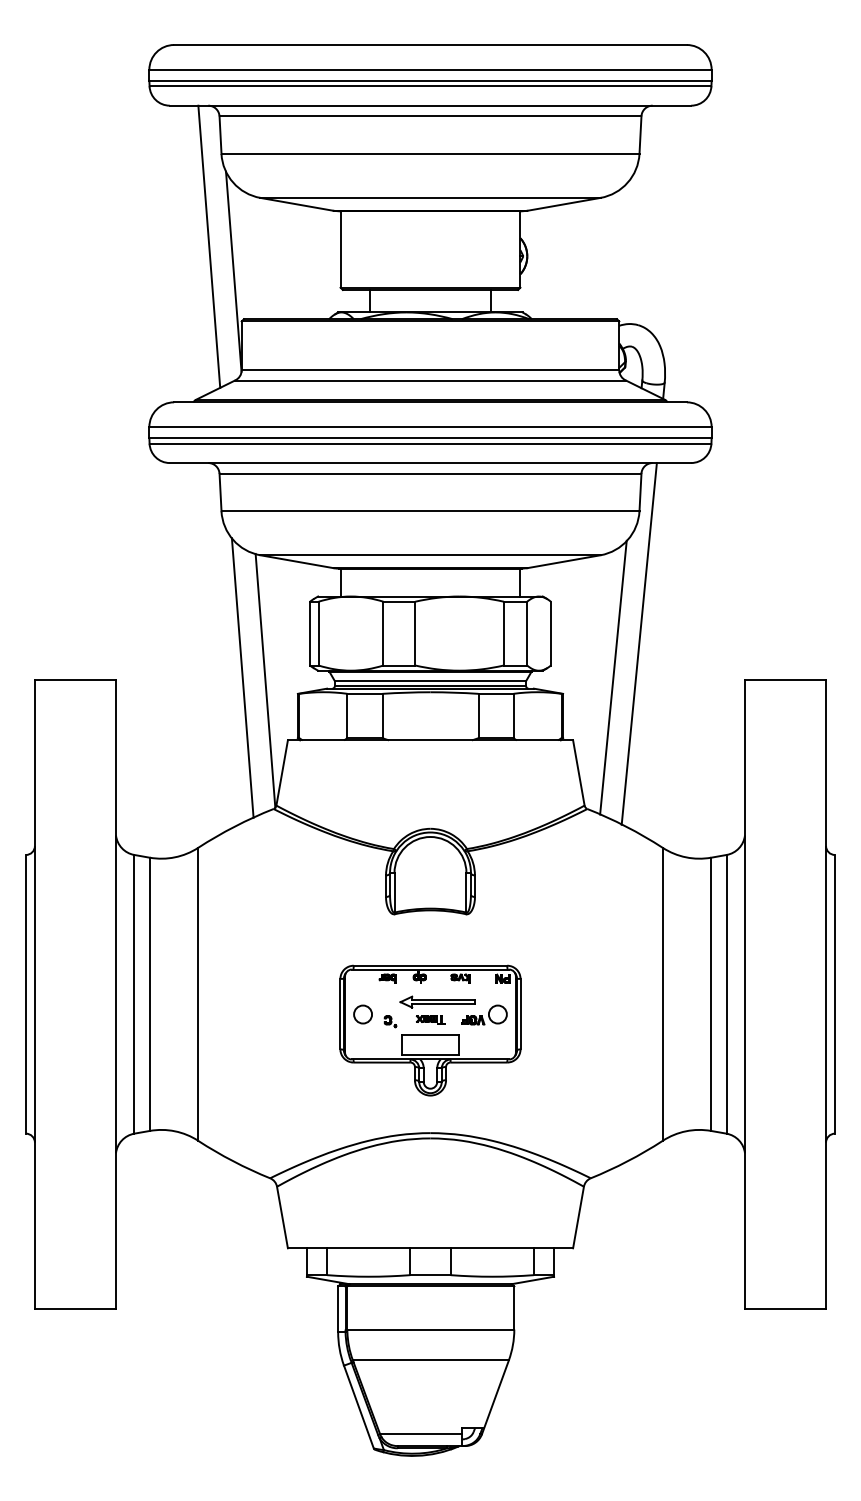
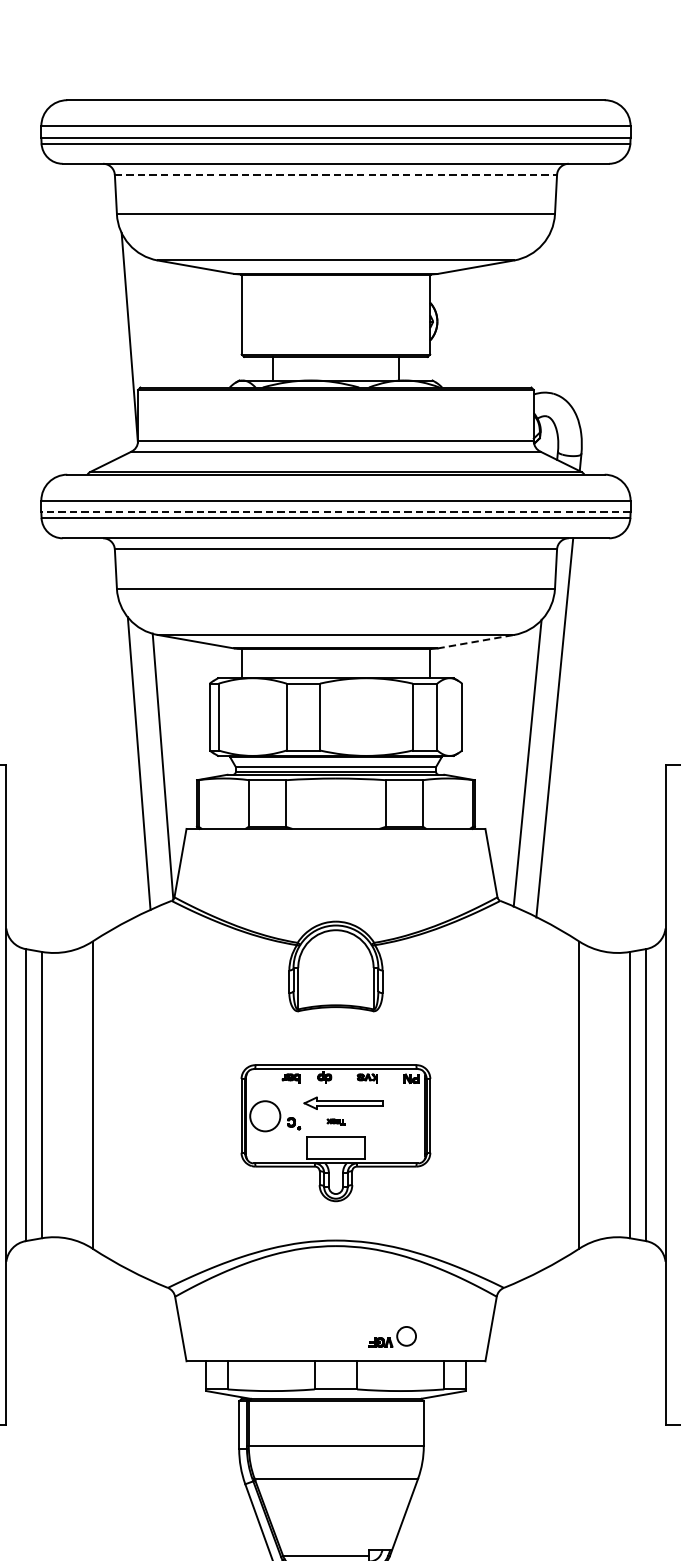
line: (430, 116) -> (335, 175), solid -> dashed
line: (209, 246) -> (104, 311), removed
line: (430, 438) -> (335, 512), solid -> dashed
line: (564, 561) -> (476, 641), solid -> dashed
circle: (363, 1014) -> (265, 1116), size x1.6
part: (484, 1014) -> (392, 1336), moved
part: (430, 1019) -> (335, 1121), size x0.6

